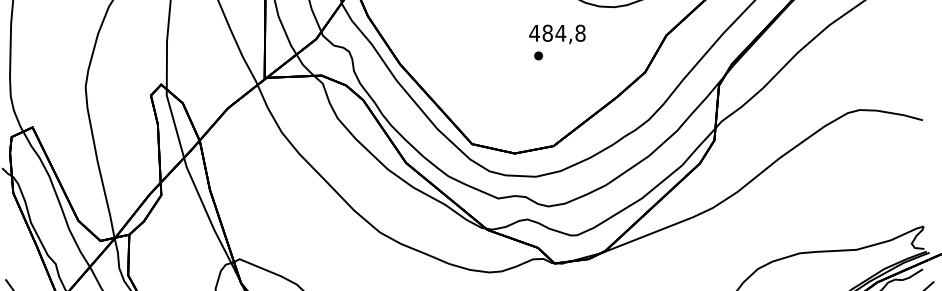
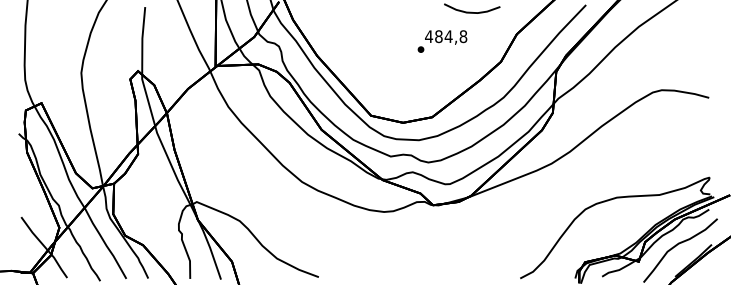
text: (557, 34) -> (446, 37), moved

